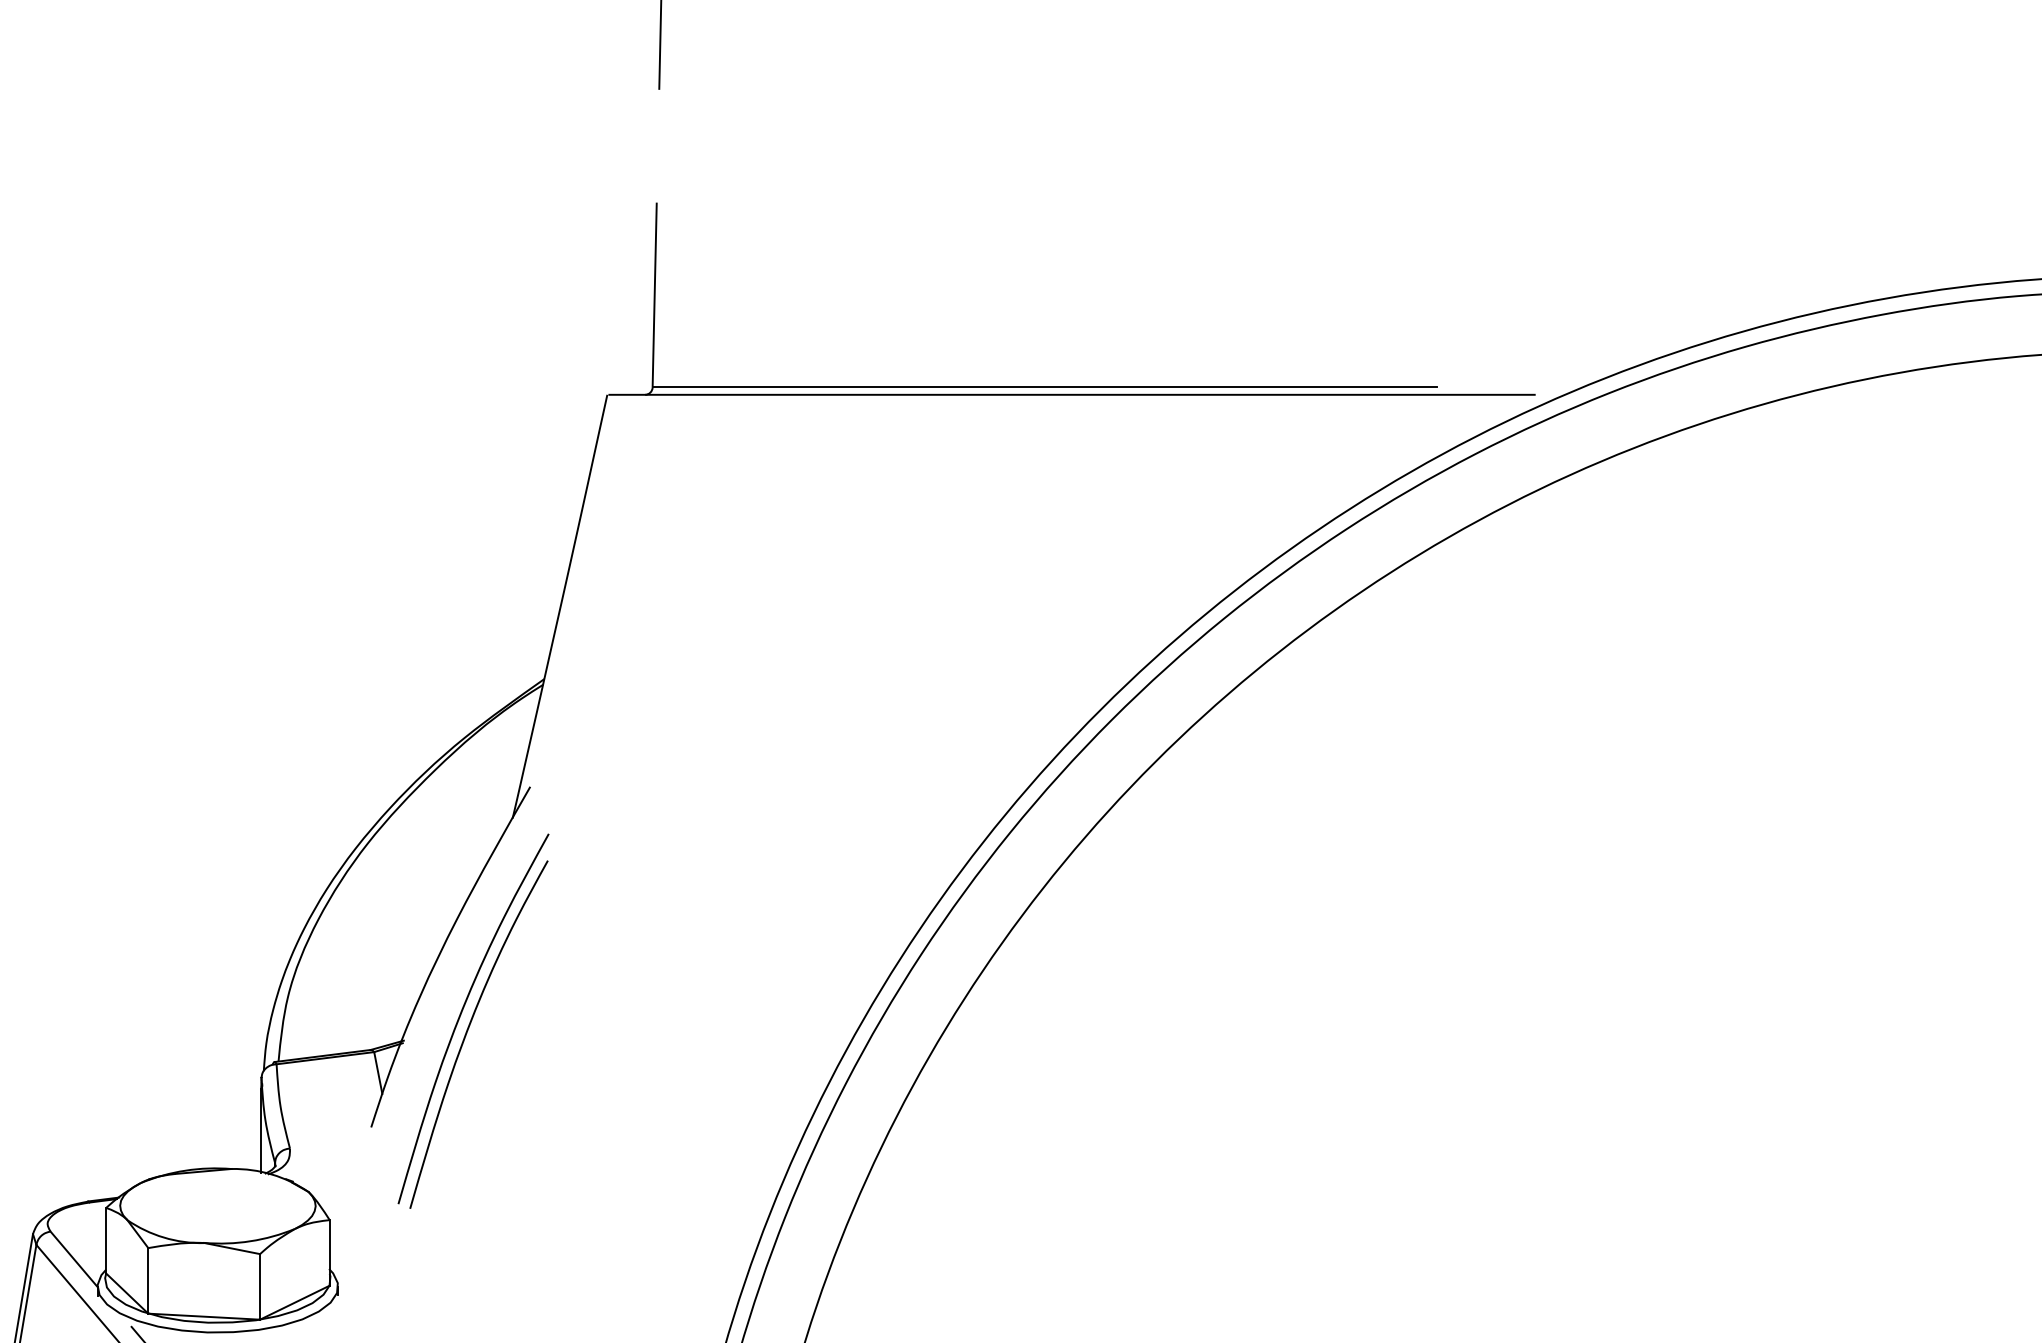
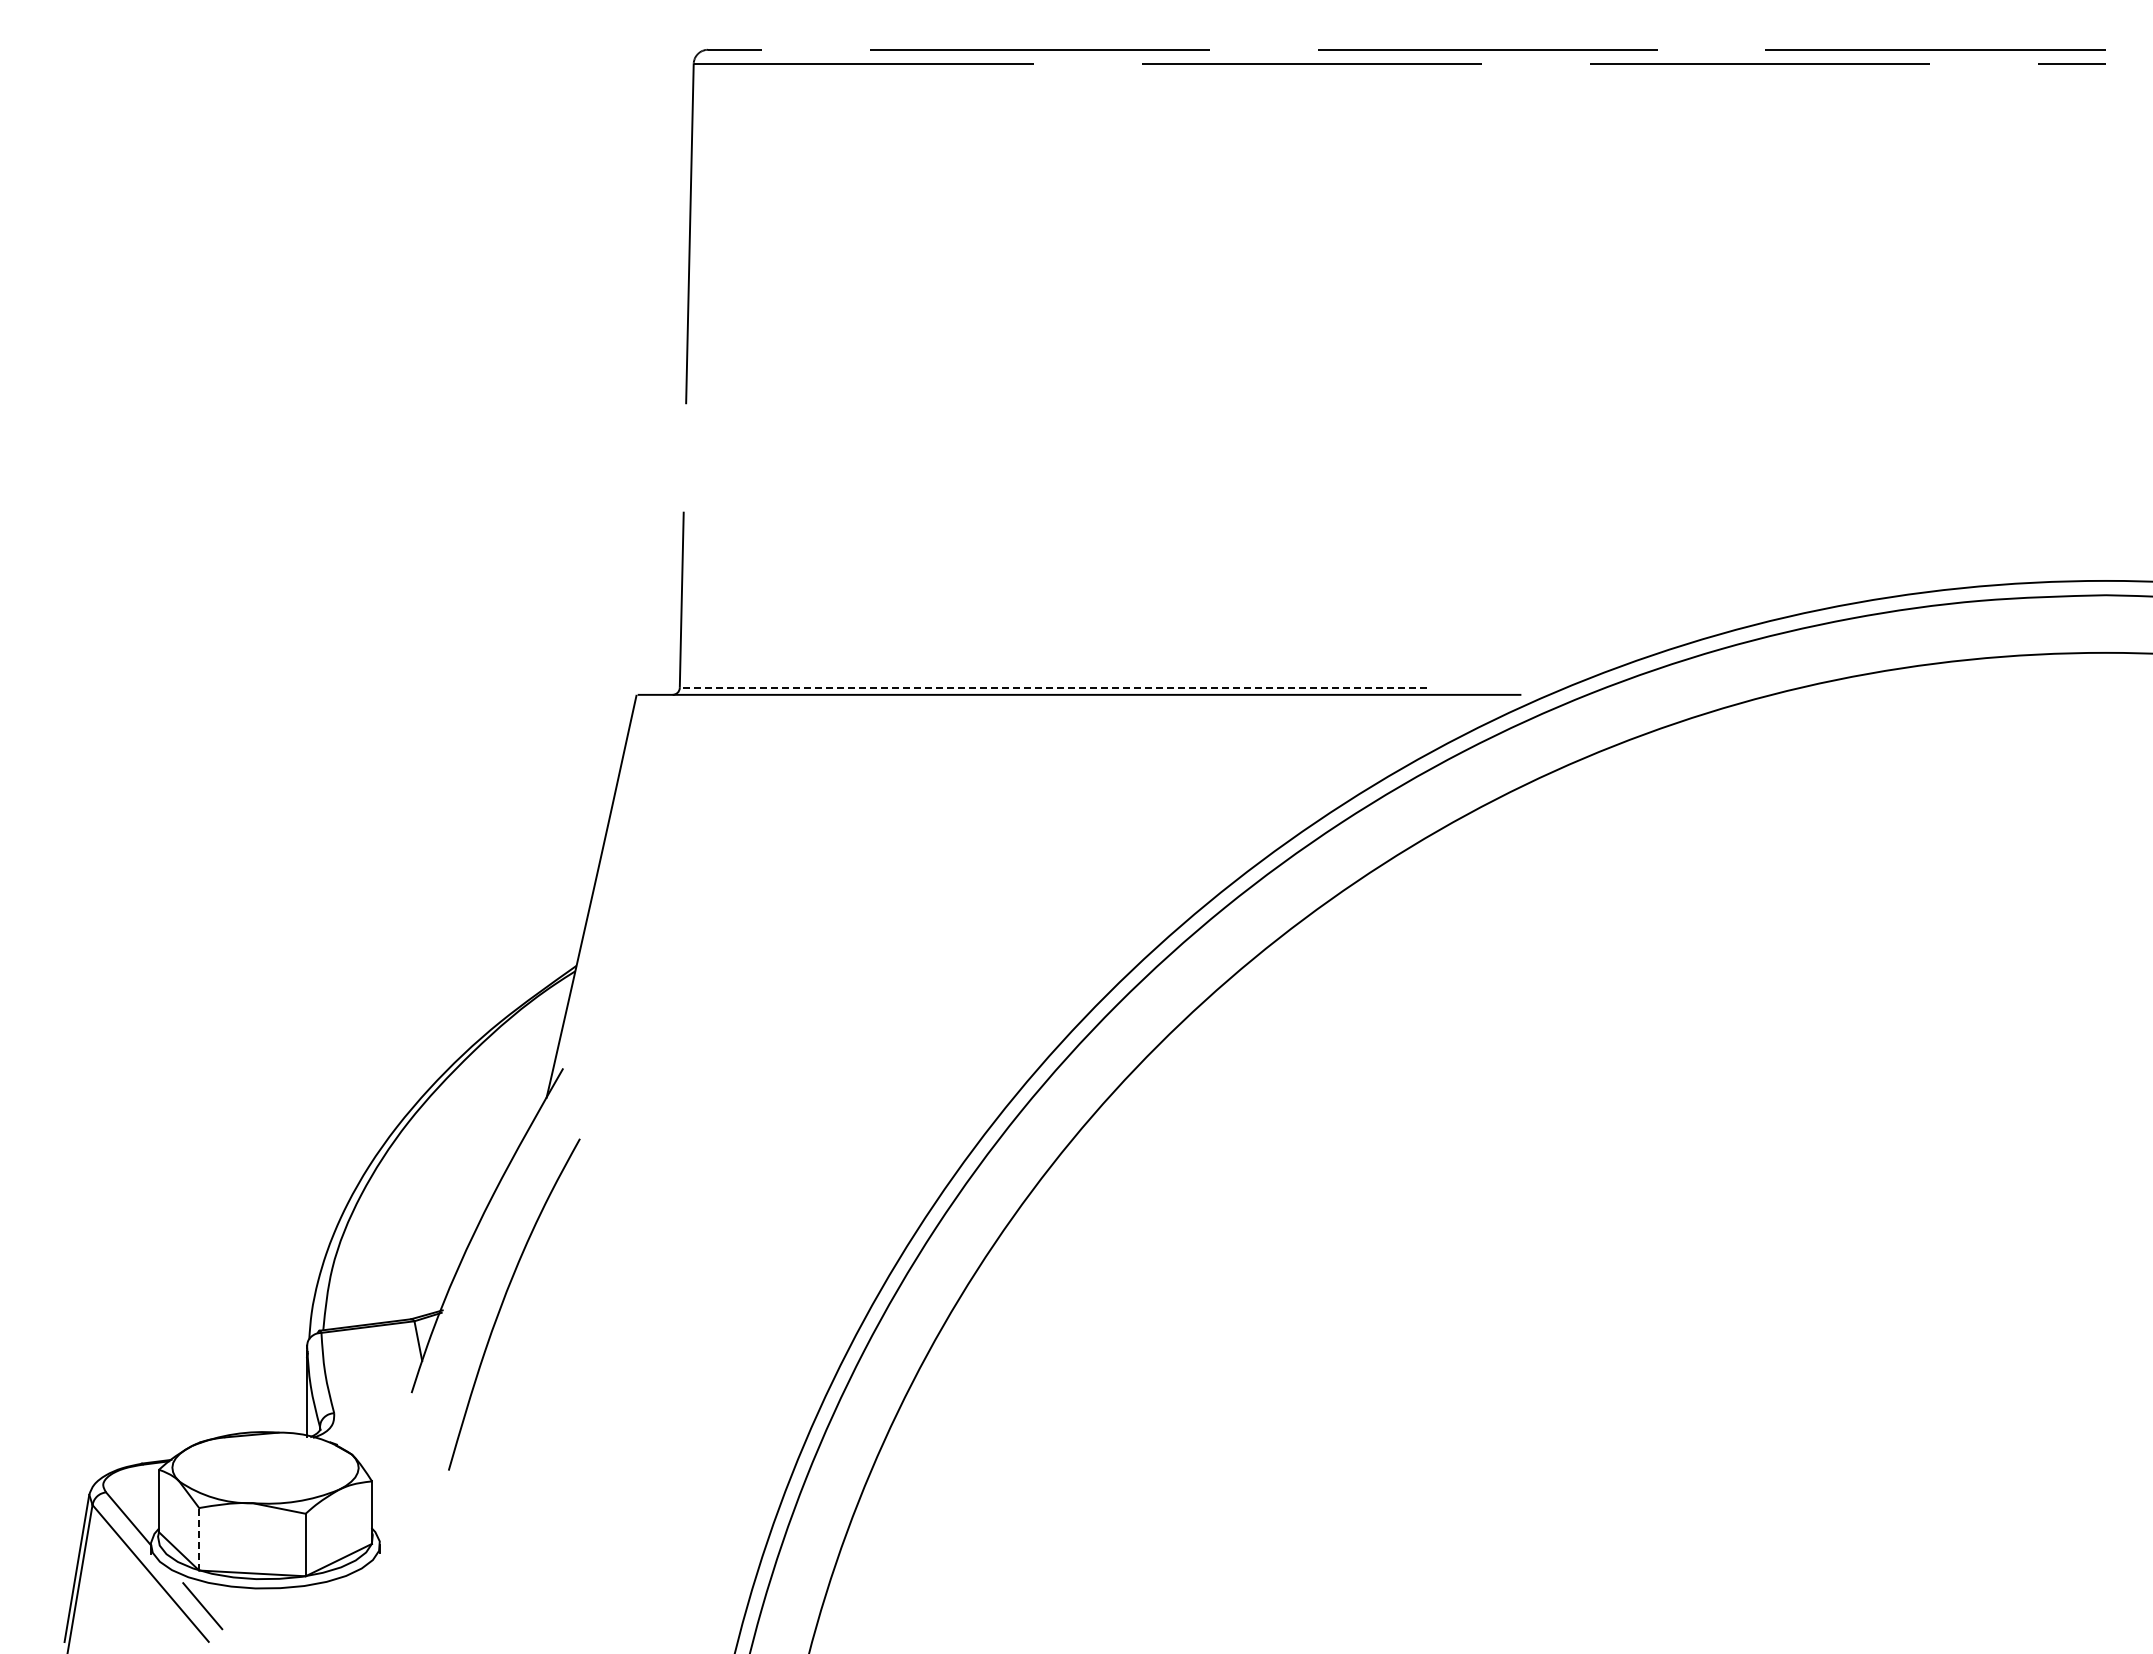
line: (1044, 387) -> (1053, 687), solid -> dashed
curve: (462, 1013) -> (498, 1284), removed
line: (148, 1280) -> (199, 1538), solid -> dashed

